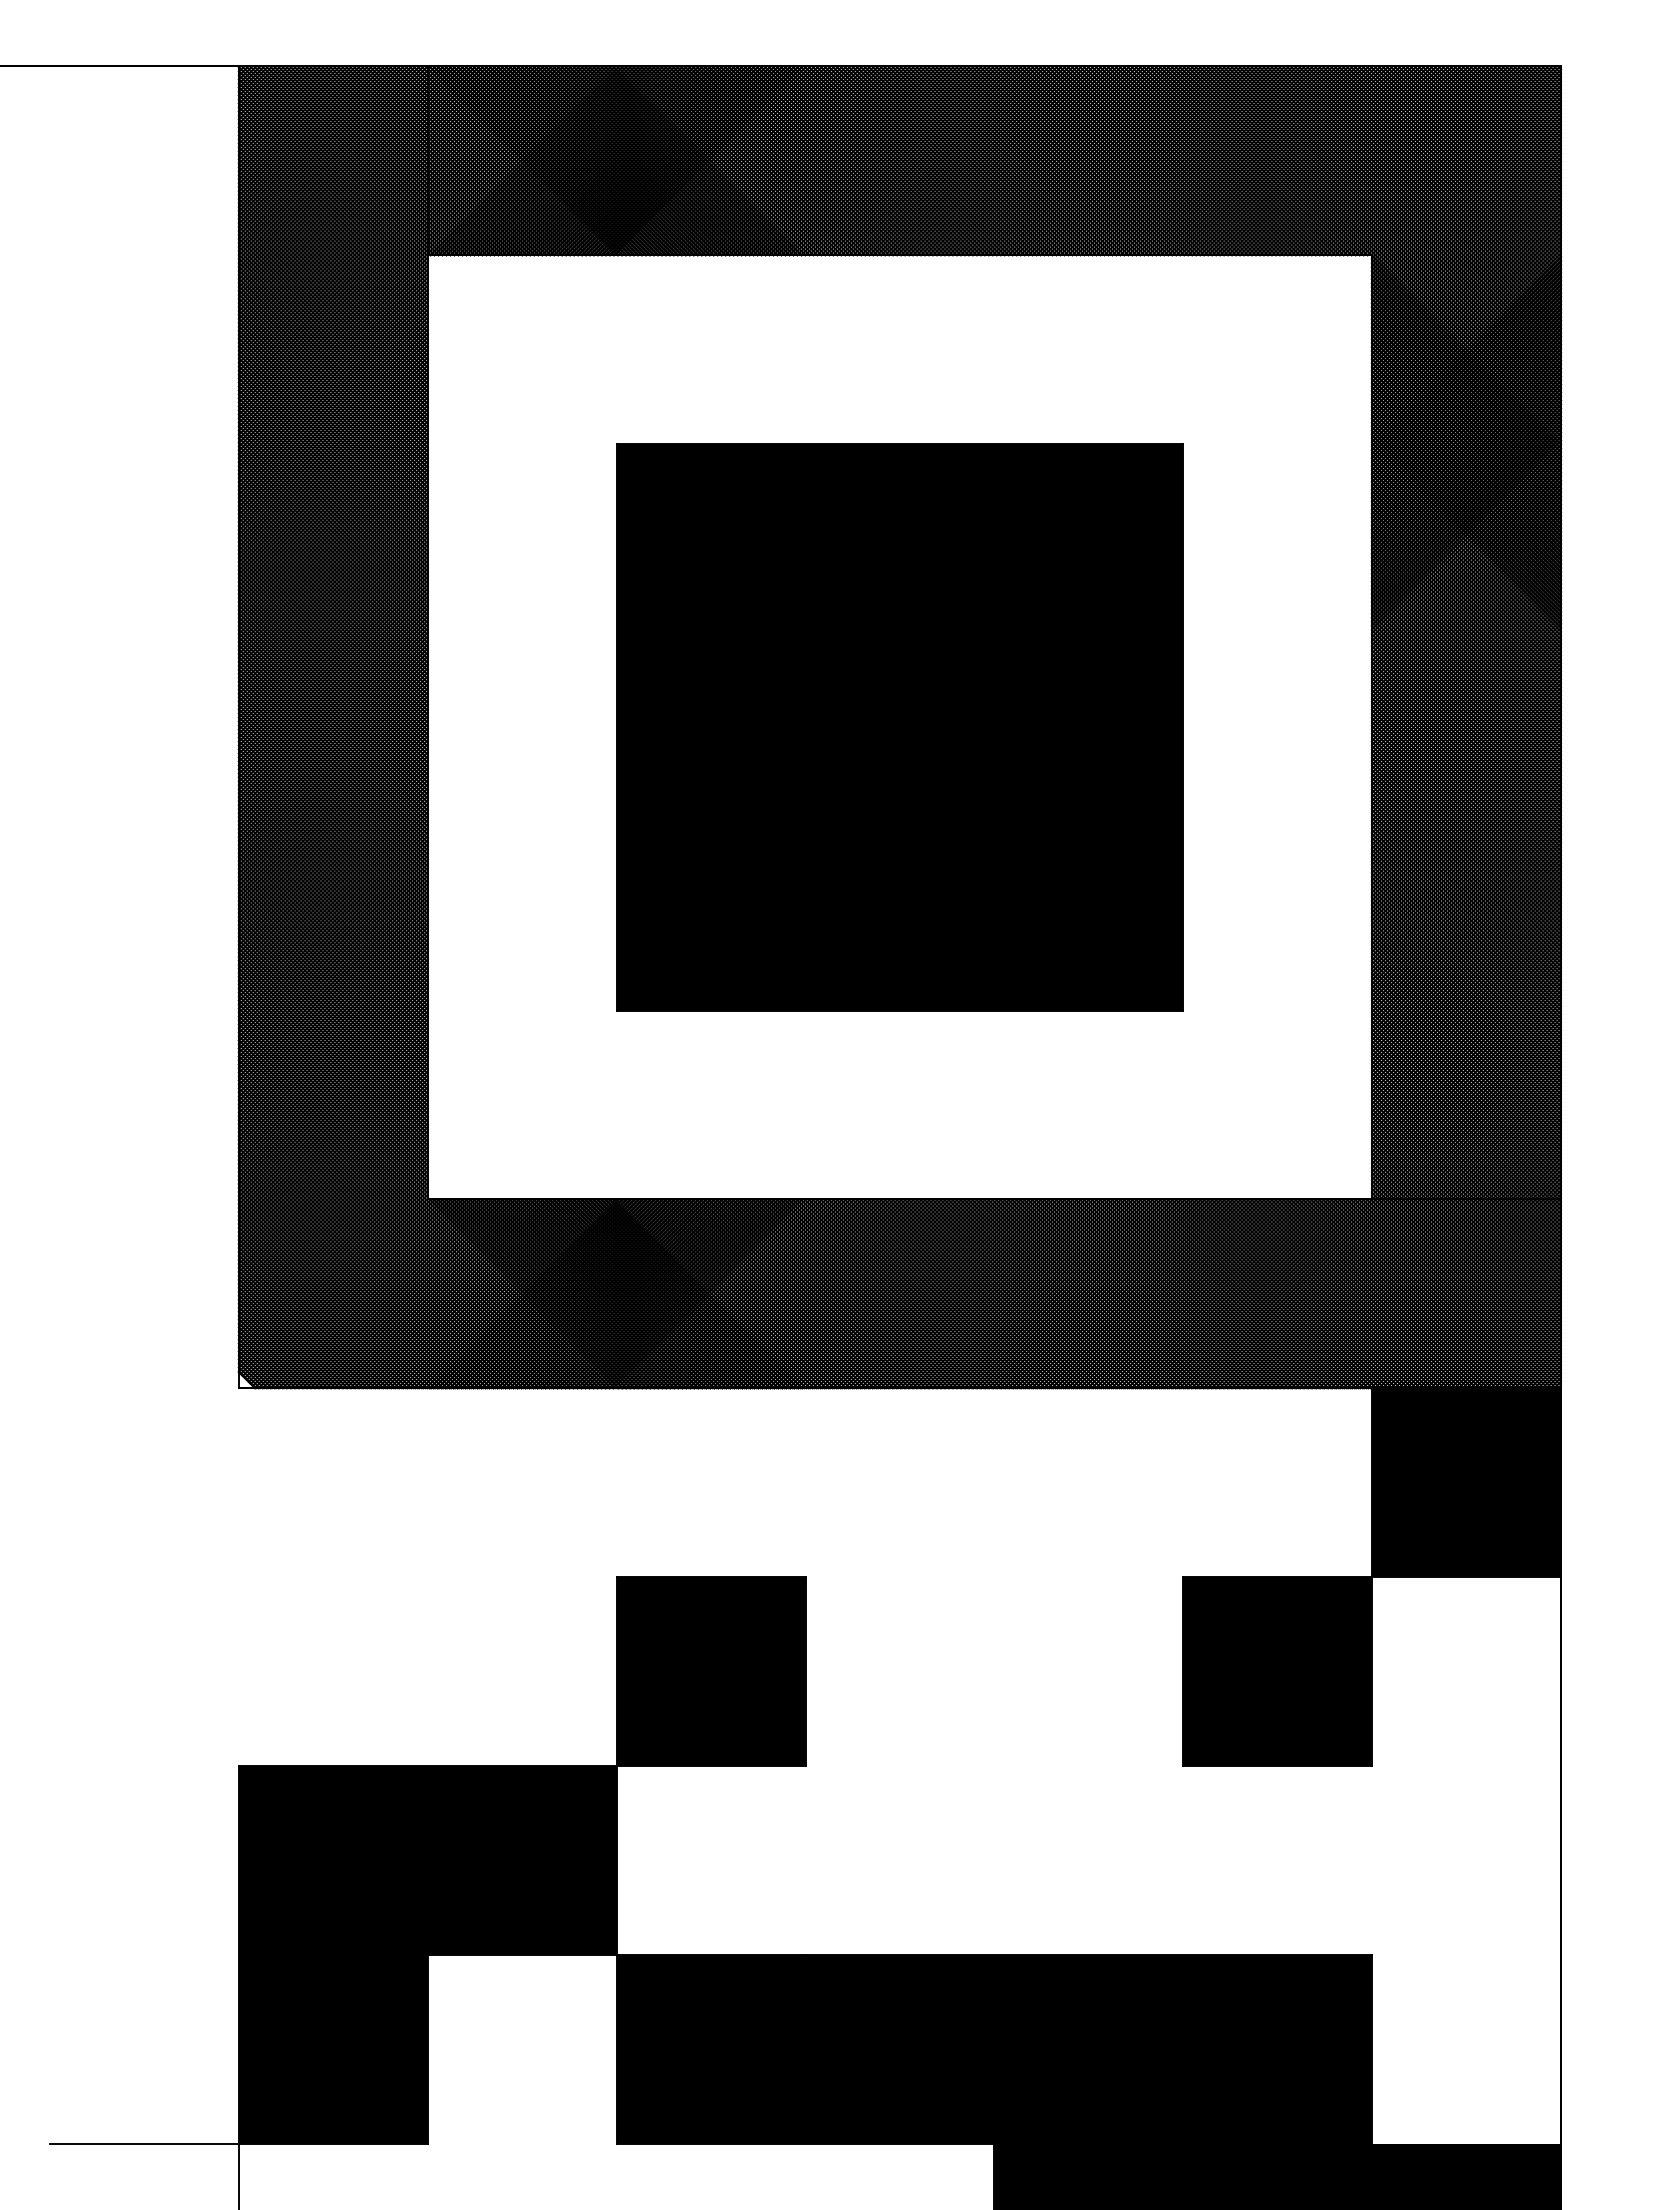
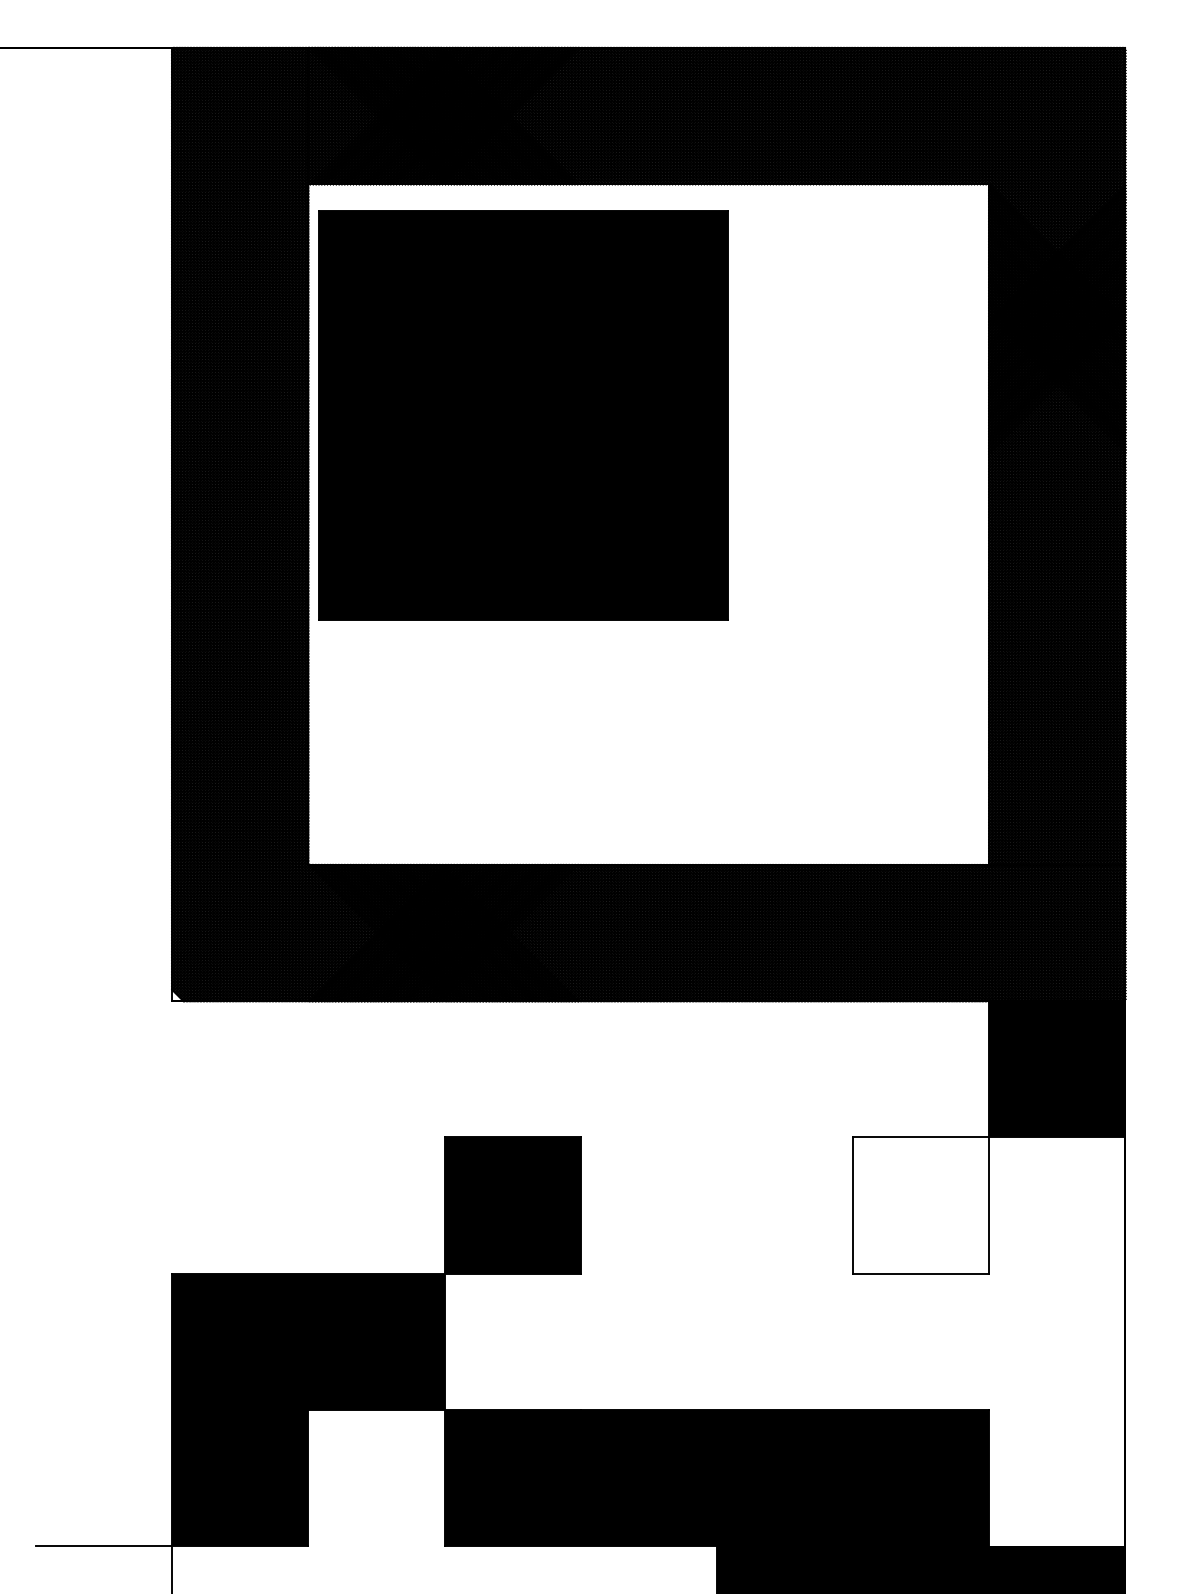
part: (899, 727) -> (523, 415), moved
fill: (1277, 1671) -> (921, 1205), removed

